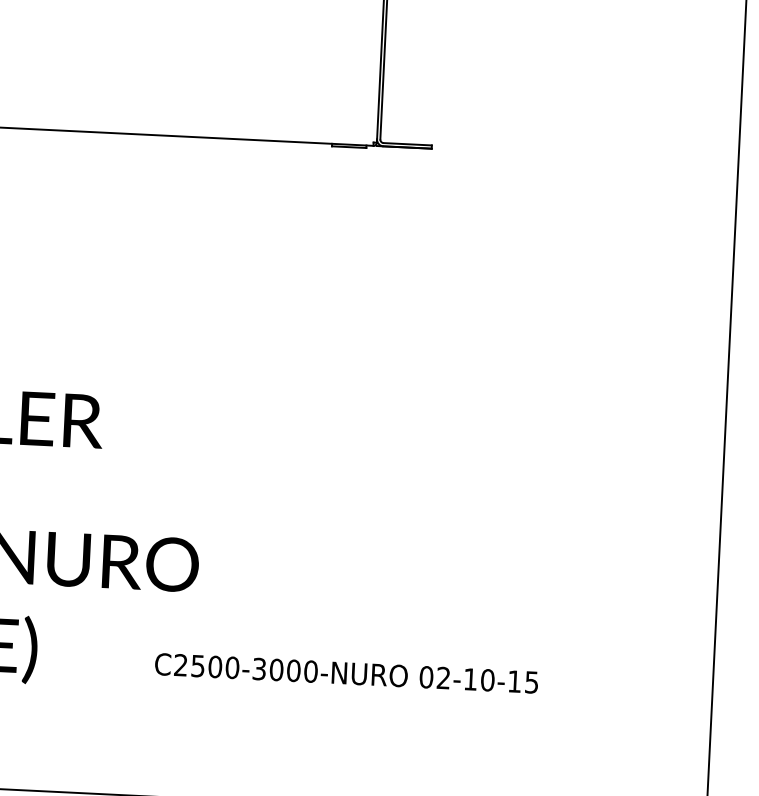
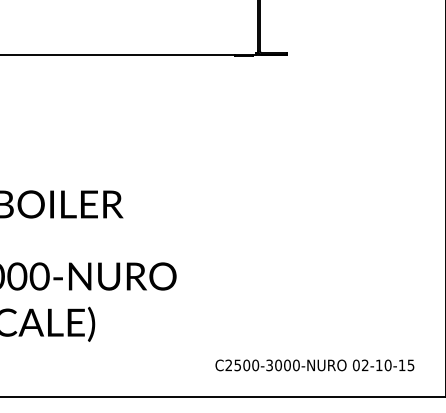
text: (345, 673) -> (314, 365), moved

